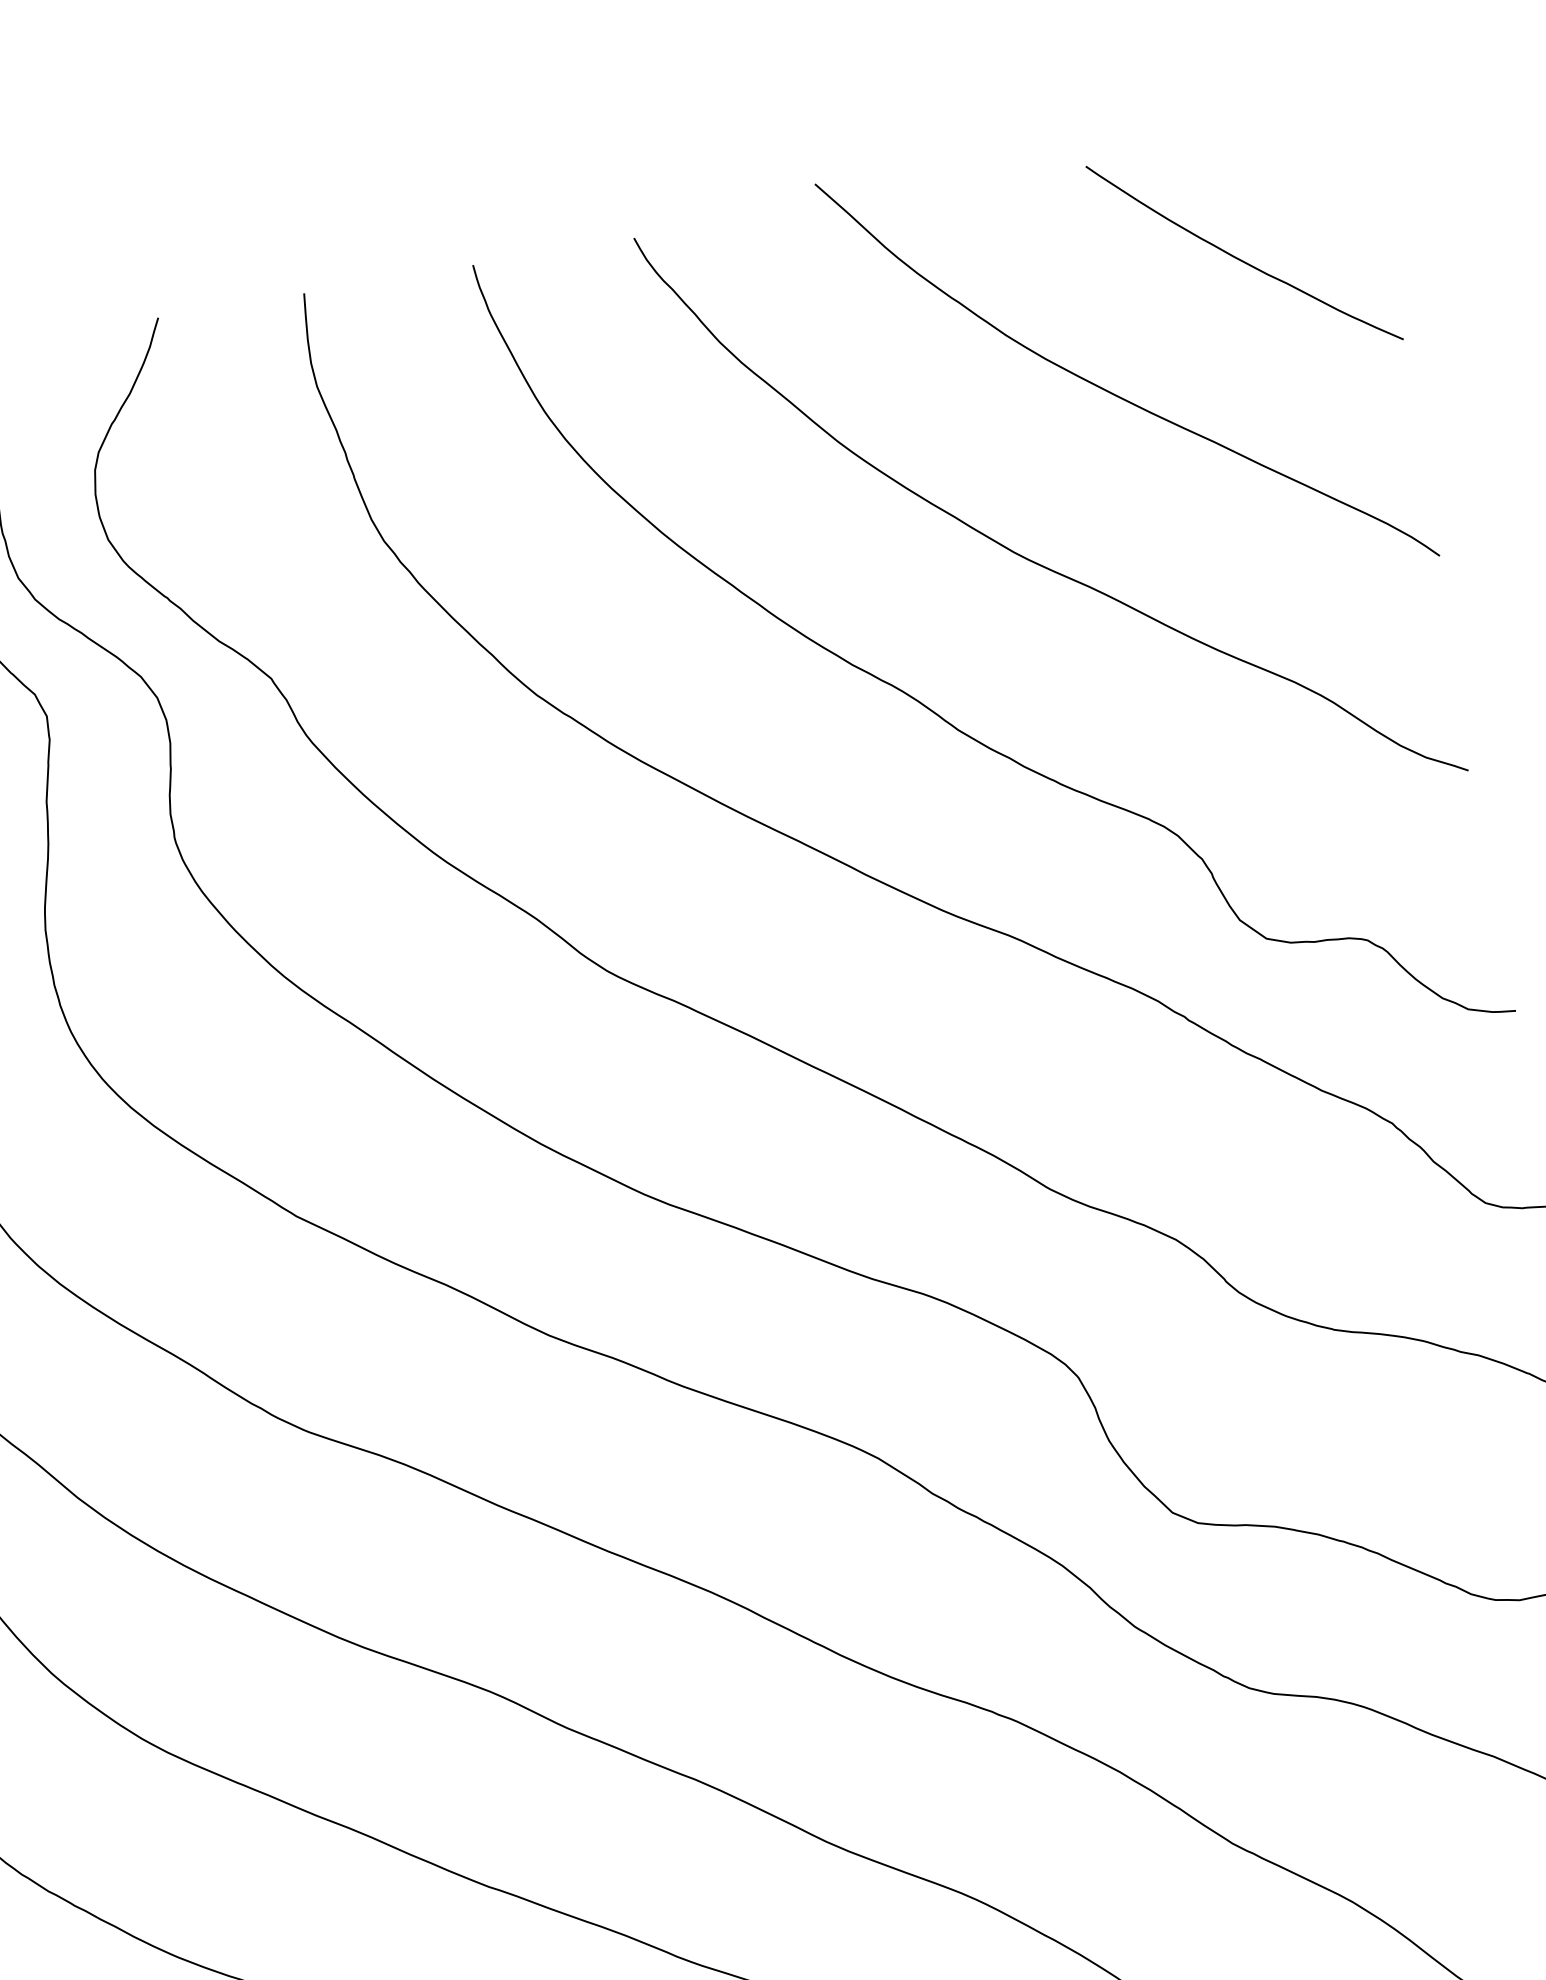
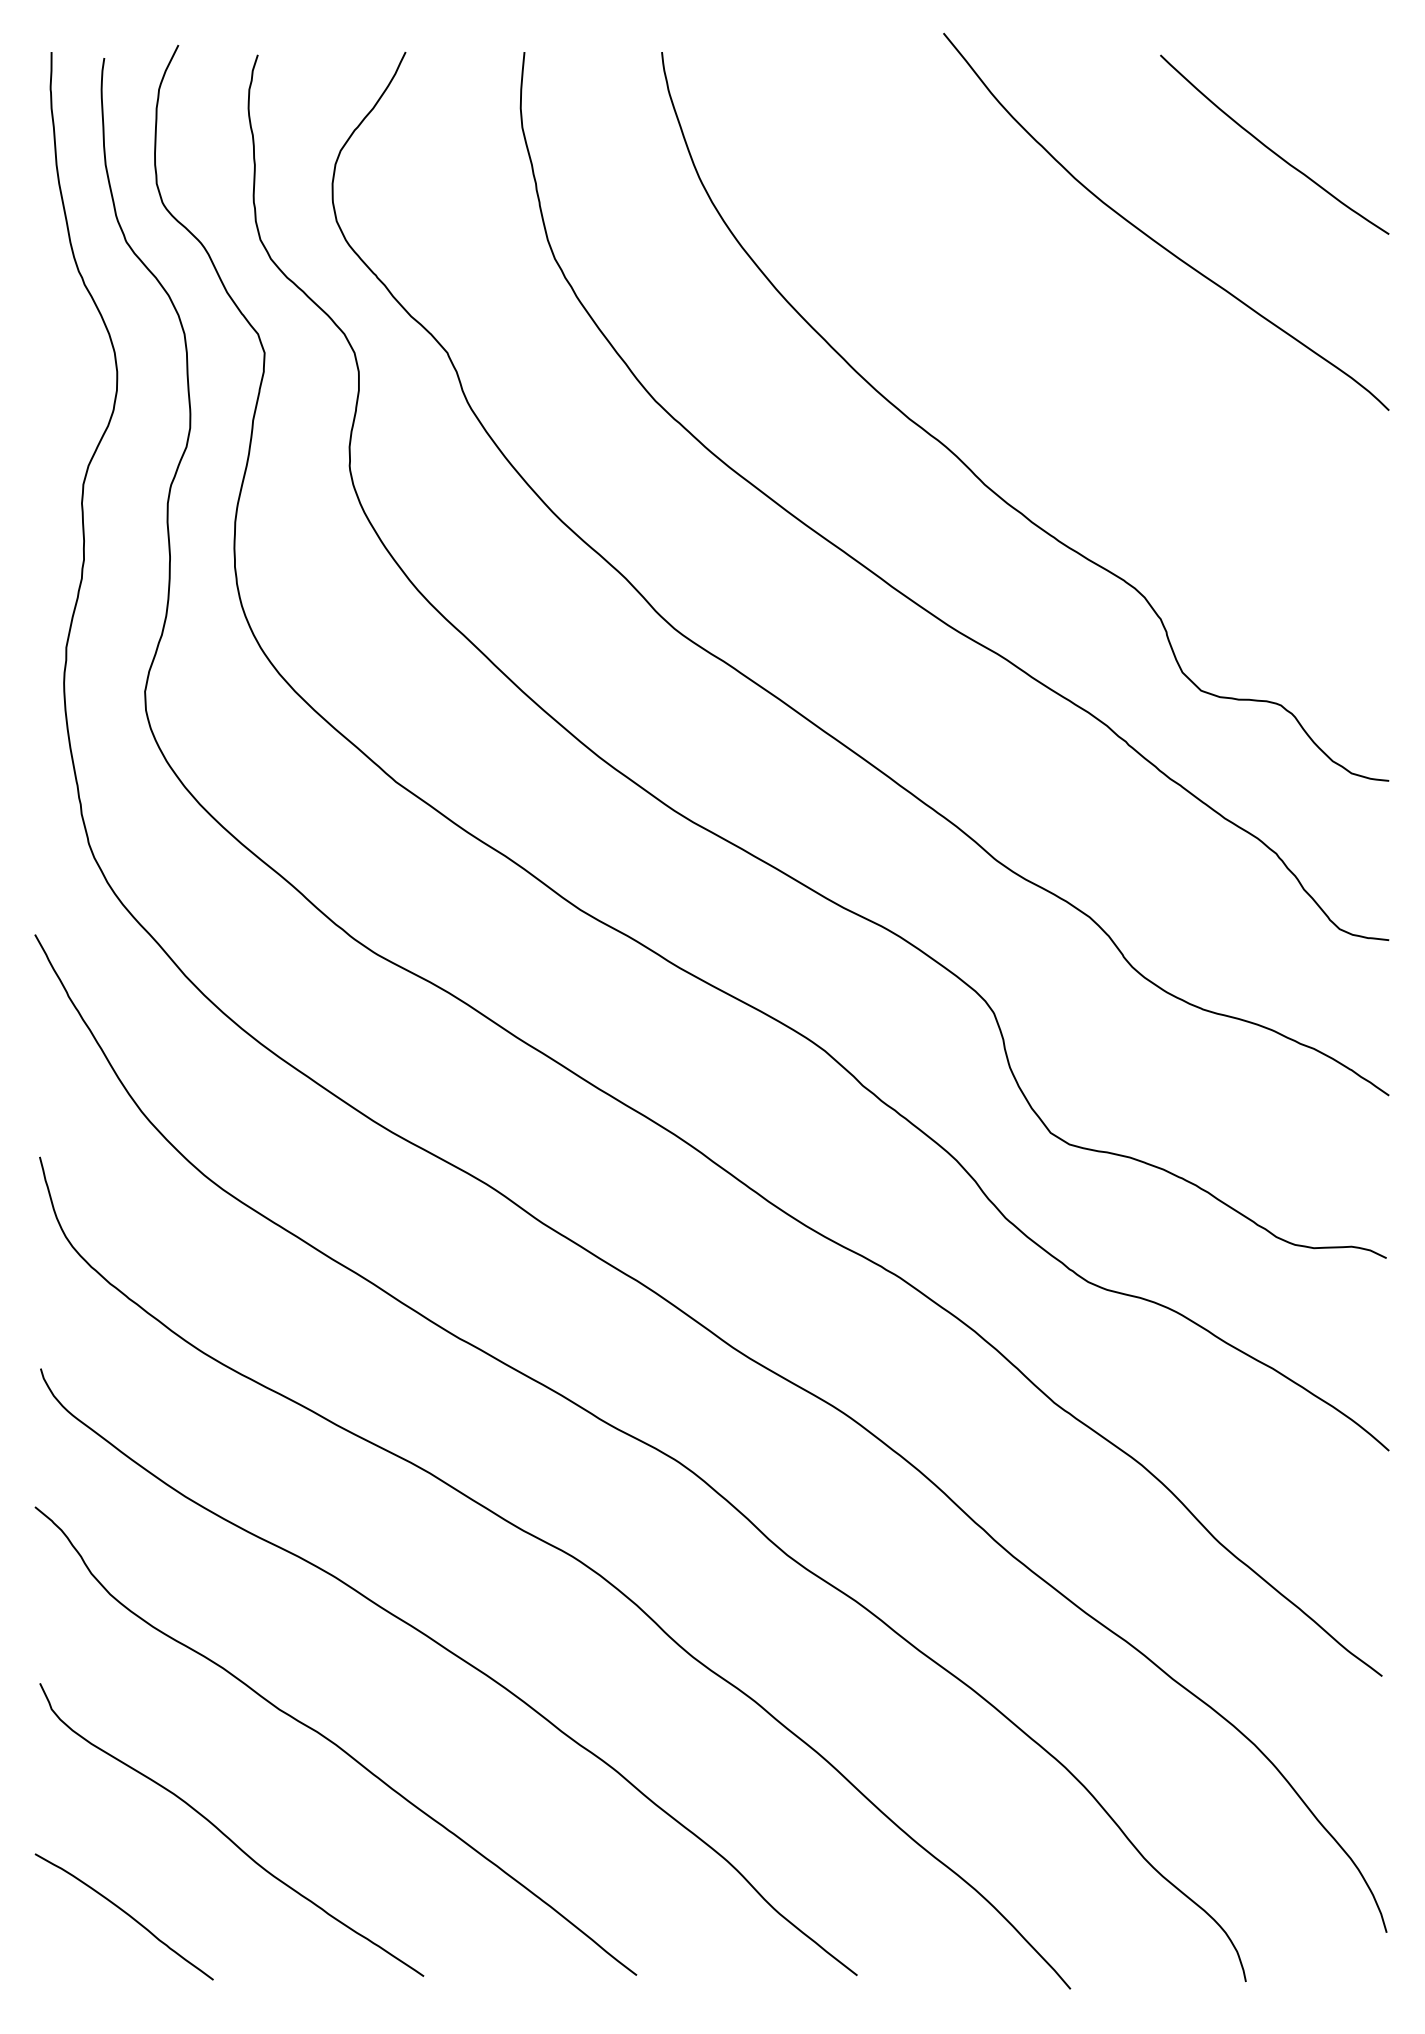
curve: (1026, 556) -> (1061, 356), removed

